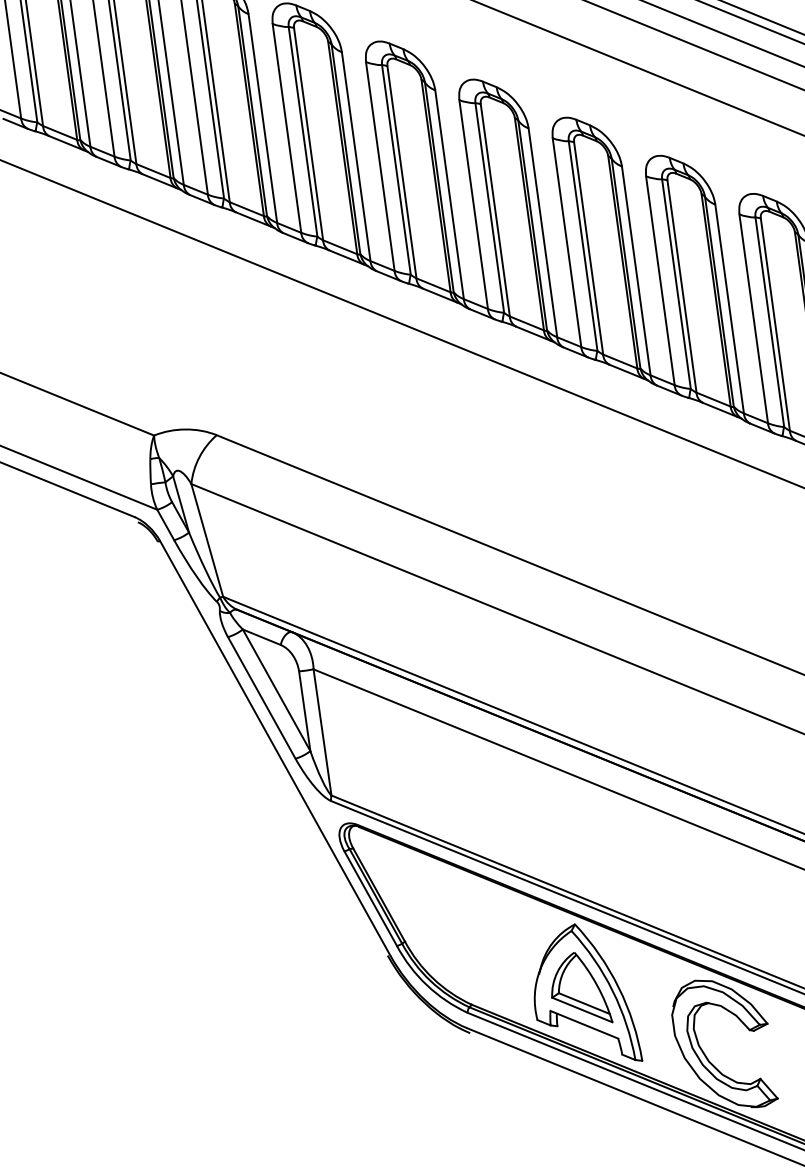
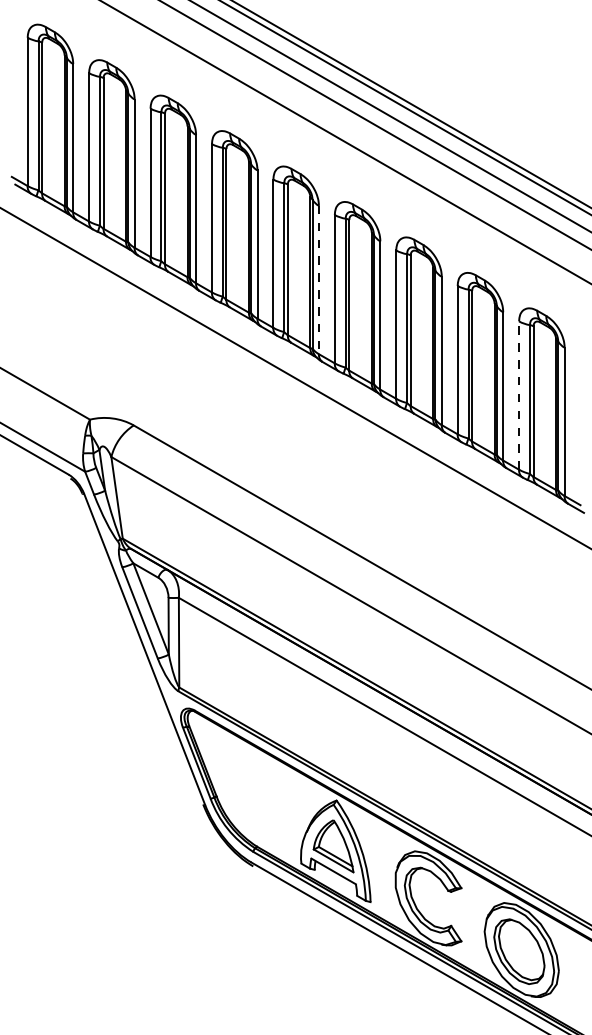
line: (449, 195) -> (318, 280), solid -> dashed
line: (754, 318) -> (519, 395), solid -> dashed

